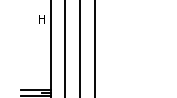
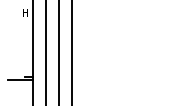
line: (35, 90) -> (20, 74), removed

